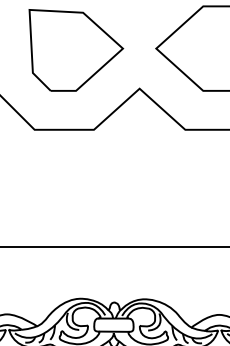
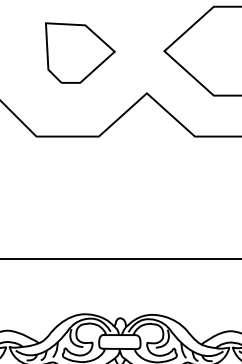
part: (76, 50) -> (80, 53), size x0.7

